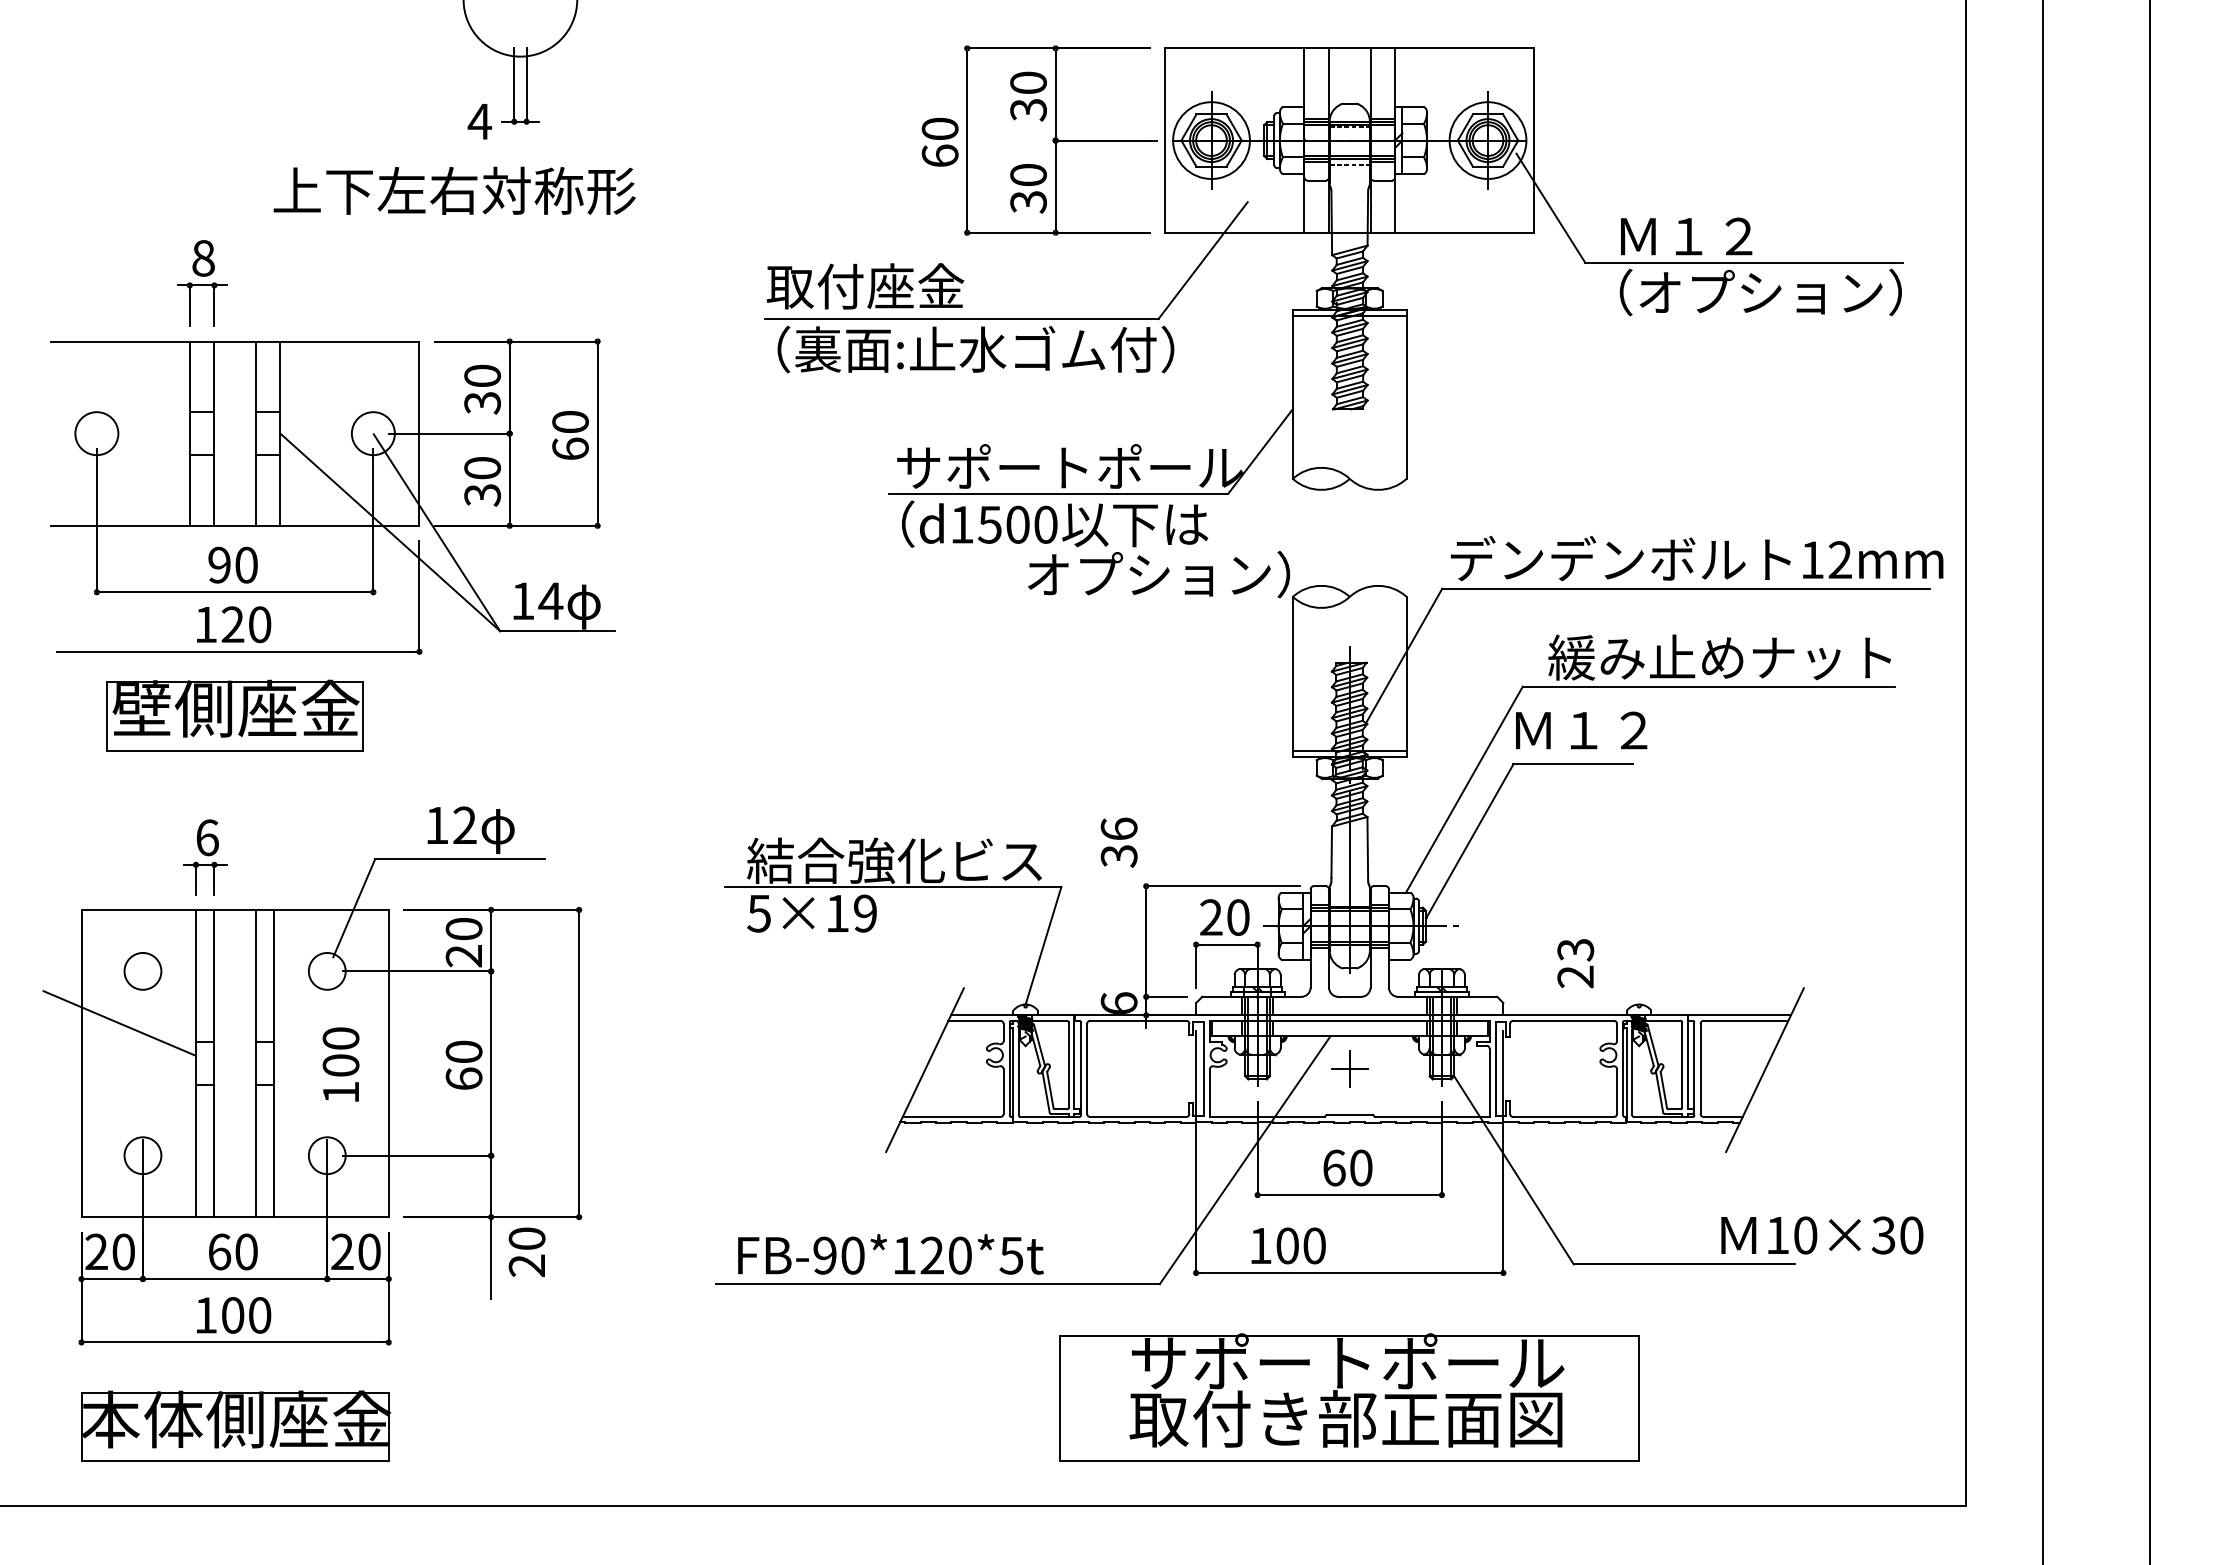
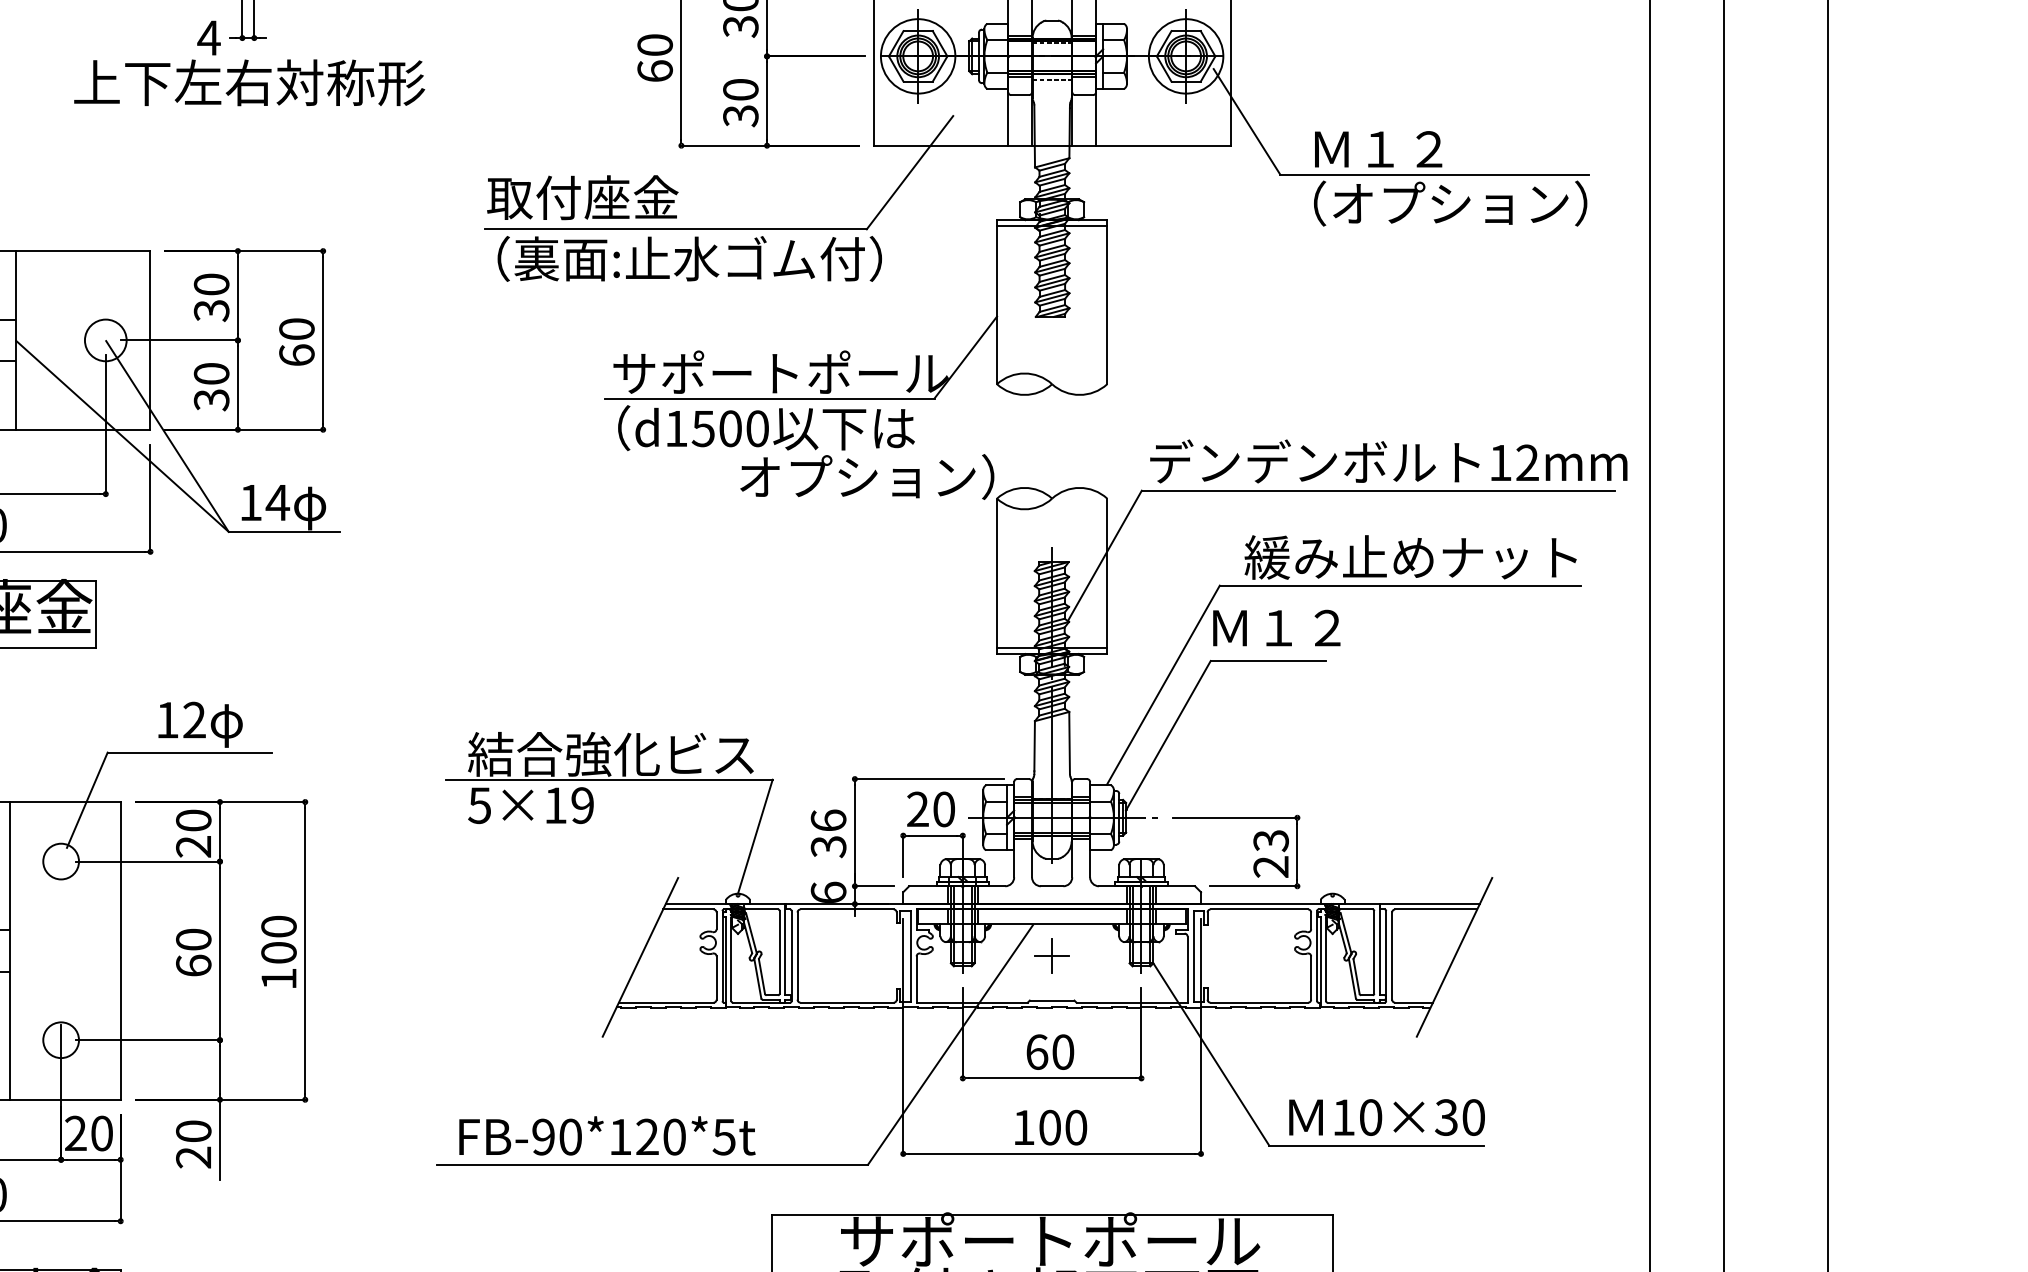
text: (454, 190) -> (249, 82), moved
text: (1118, 842) -> (827, 833), moved
part: (1539, 926) -> (1236, 818), added
text: (340, 1064) -> (278, 951), moved
text: (1822, 1235) -> (1387, 1117), moved
text: (1288, 1245) -> (1050, 1127), moved
text: (526, 1251) -> (193, 1143), moved

